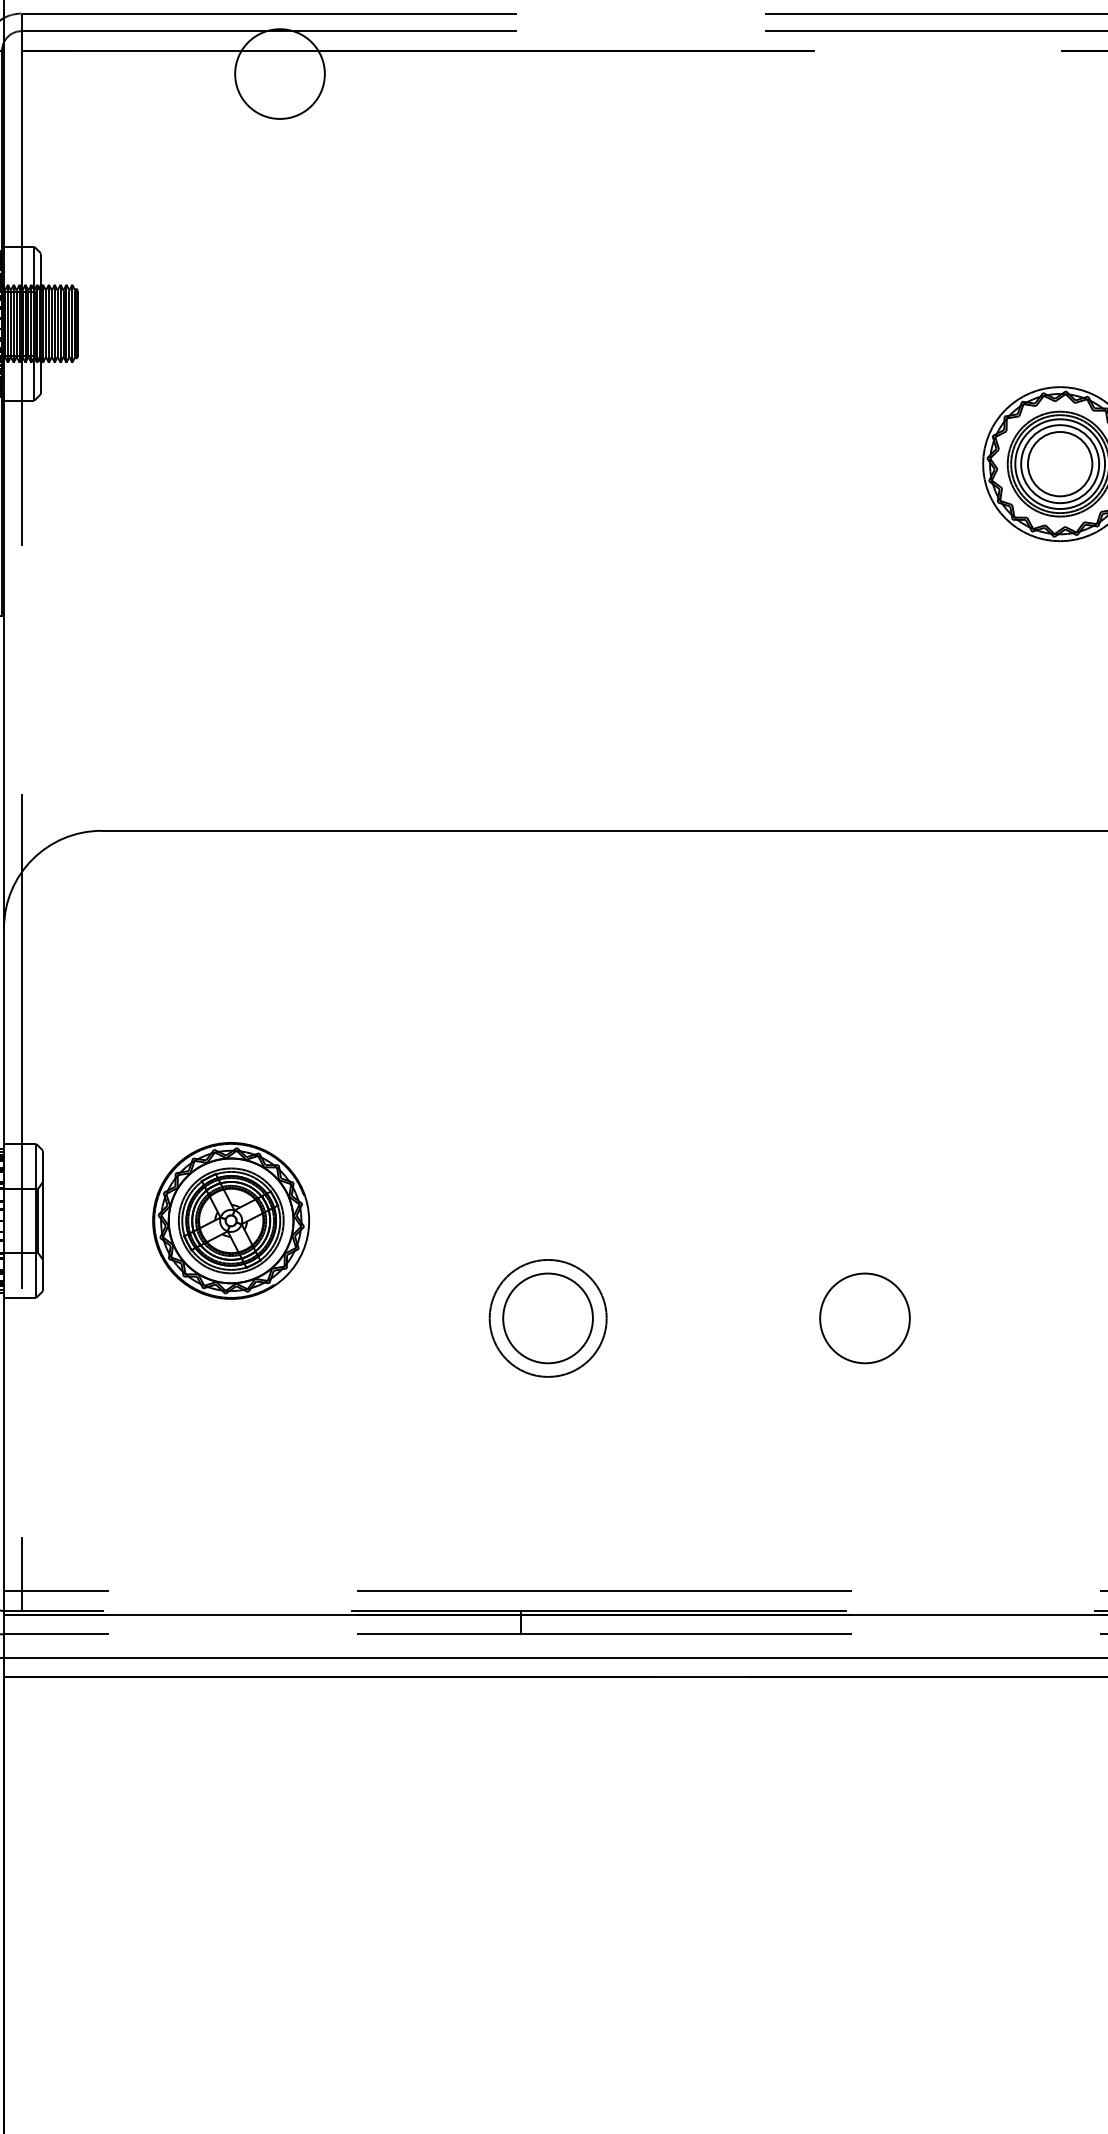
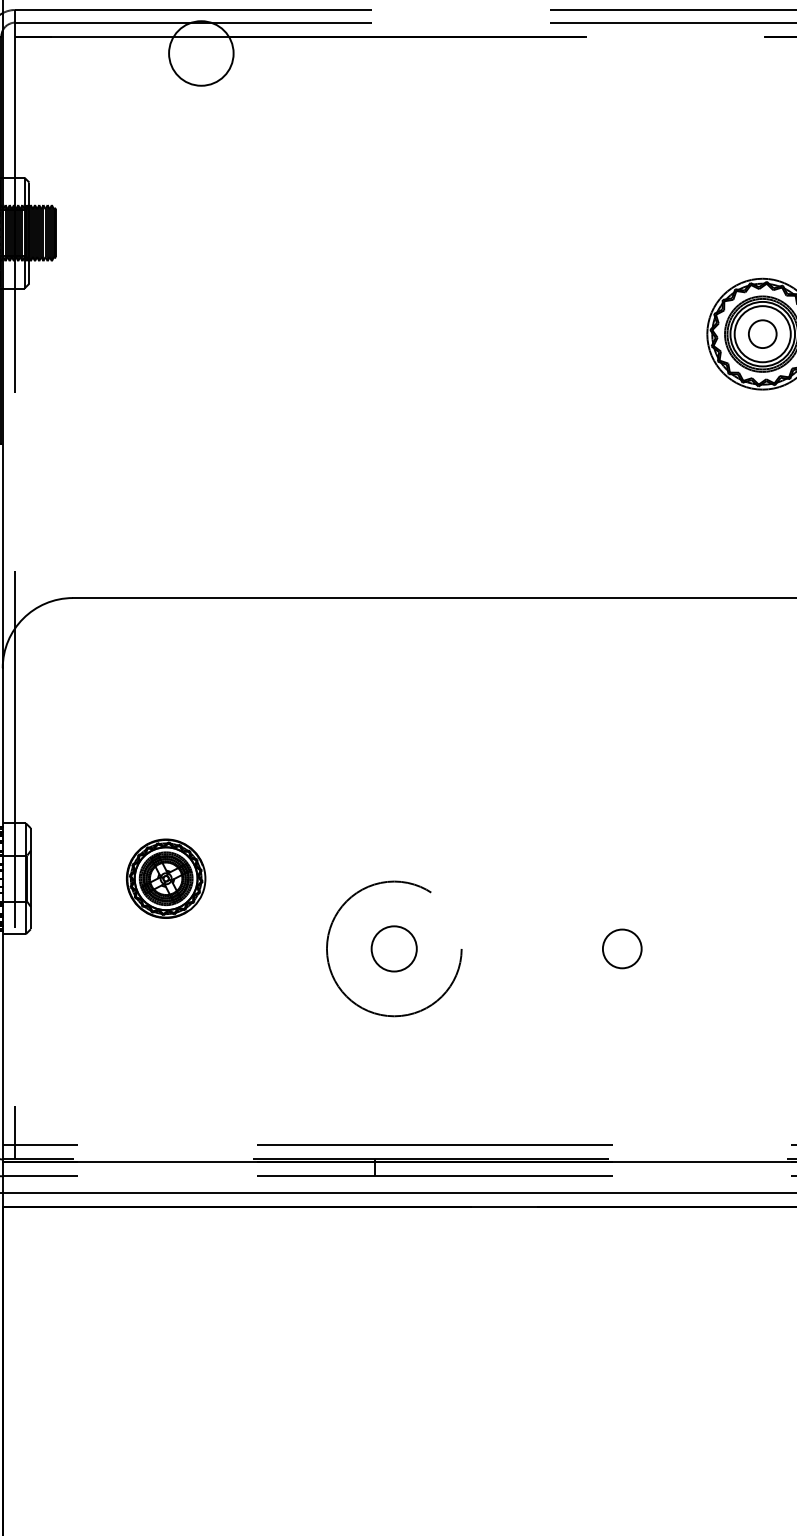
circle: (1059, 463) -> (762, 333), size x0.6
part: (230, 1220) -> (165, 878), size x0.7
circle: (547, 1317) -> (393, 948), size x1.6
circle: (547, 1318) -> (393, 948), size x0.7
circle: (864, 1318) -> (621, 948), size x0.6

